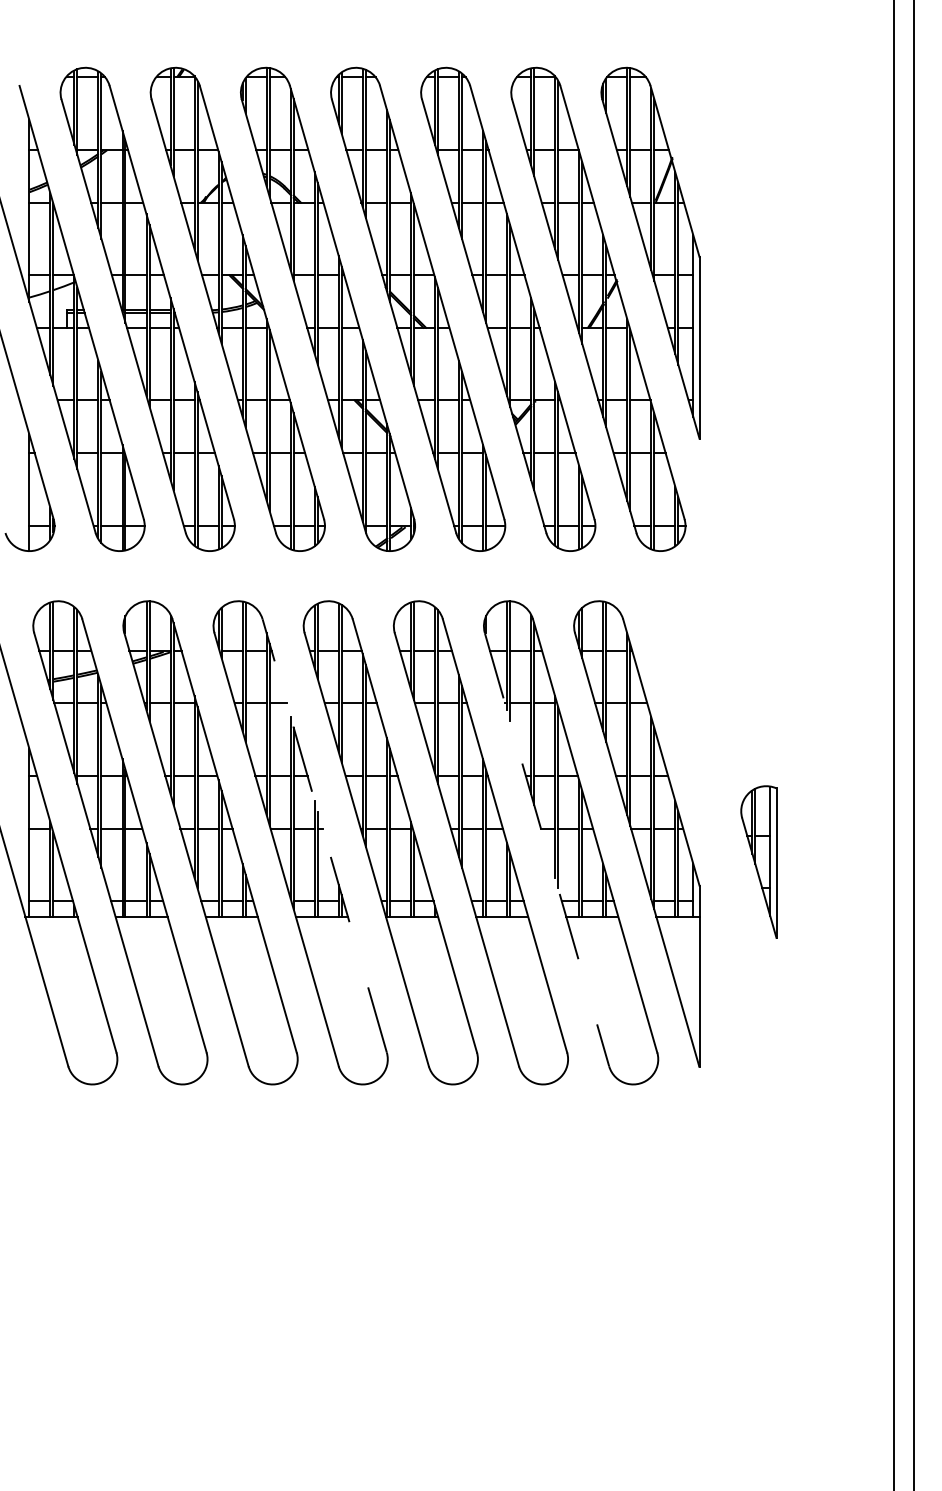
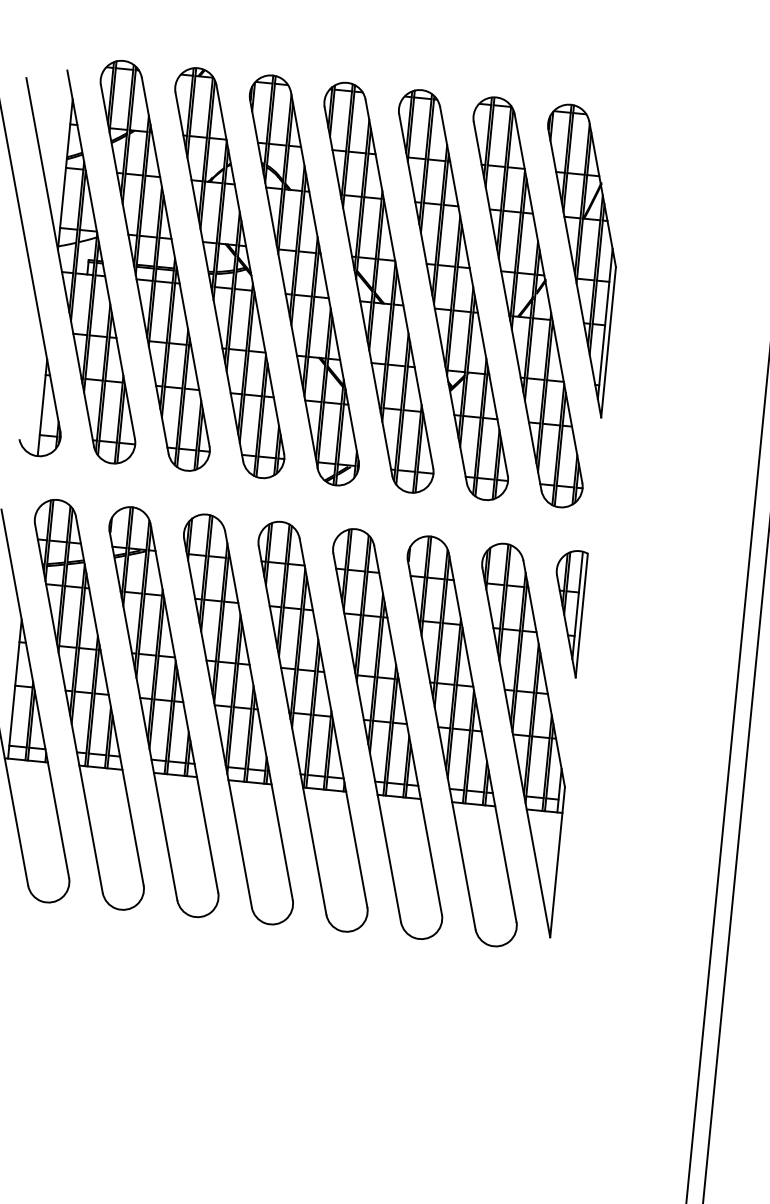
line: (324, 835) -> (258, 715), dashed -> solid
line: (547, 850) -> (442, 745), dashed -> solid
part: (758, 861) -> (567, 612), moved

